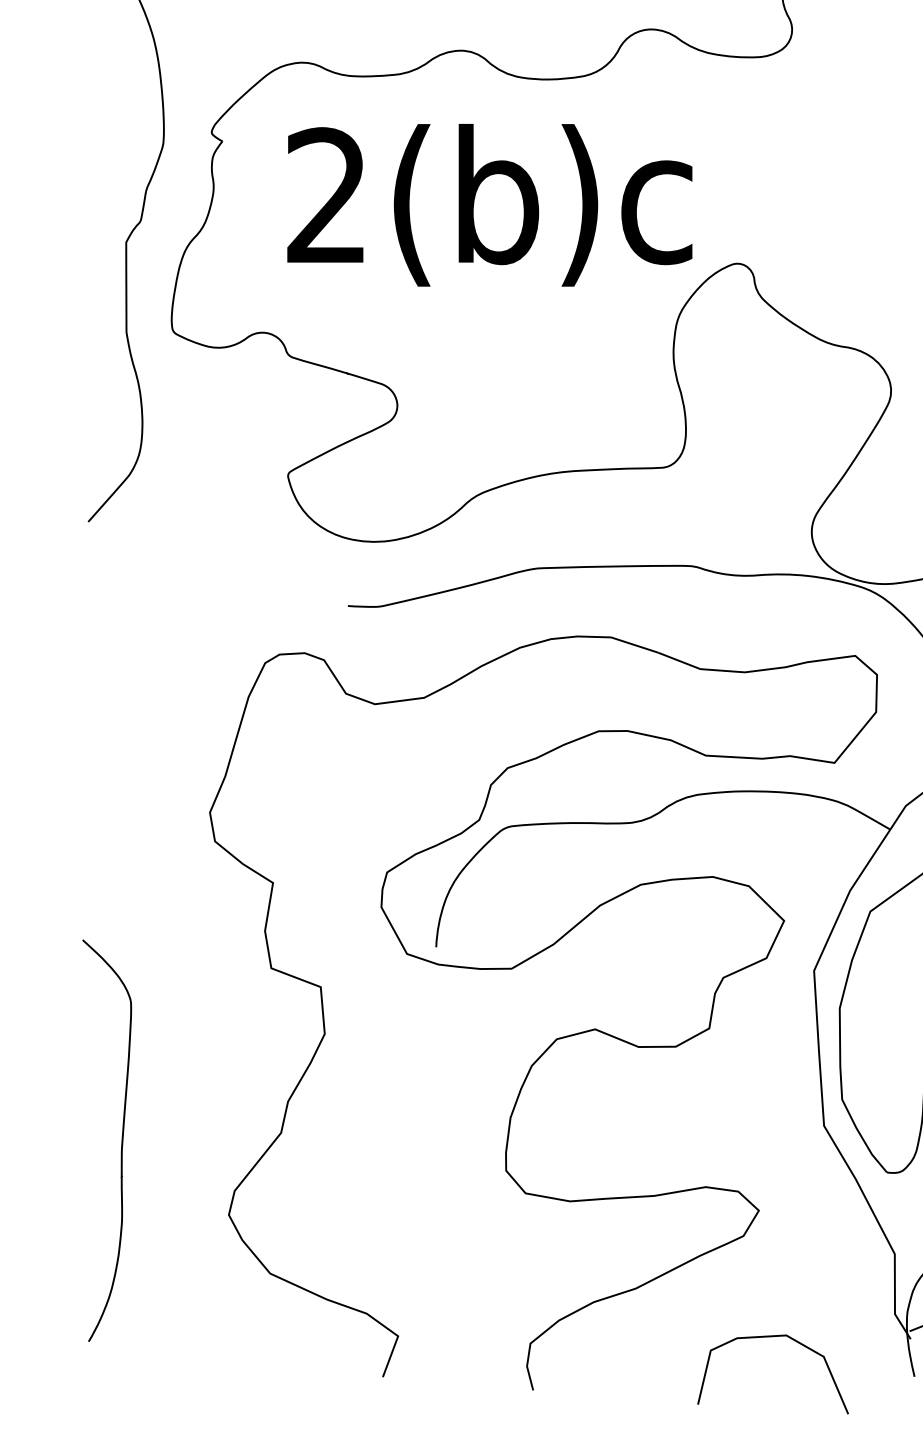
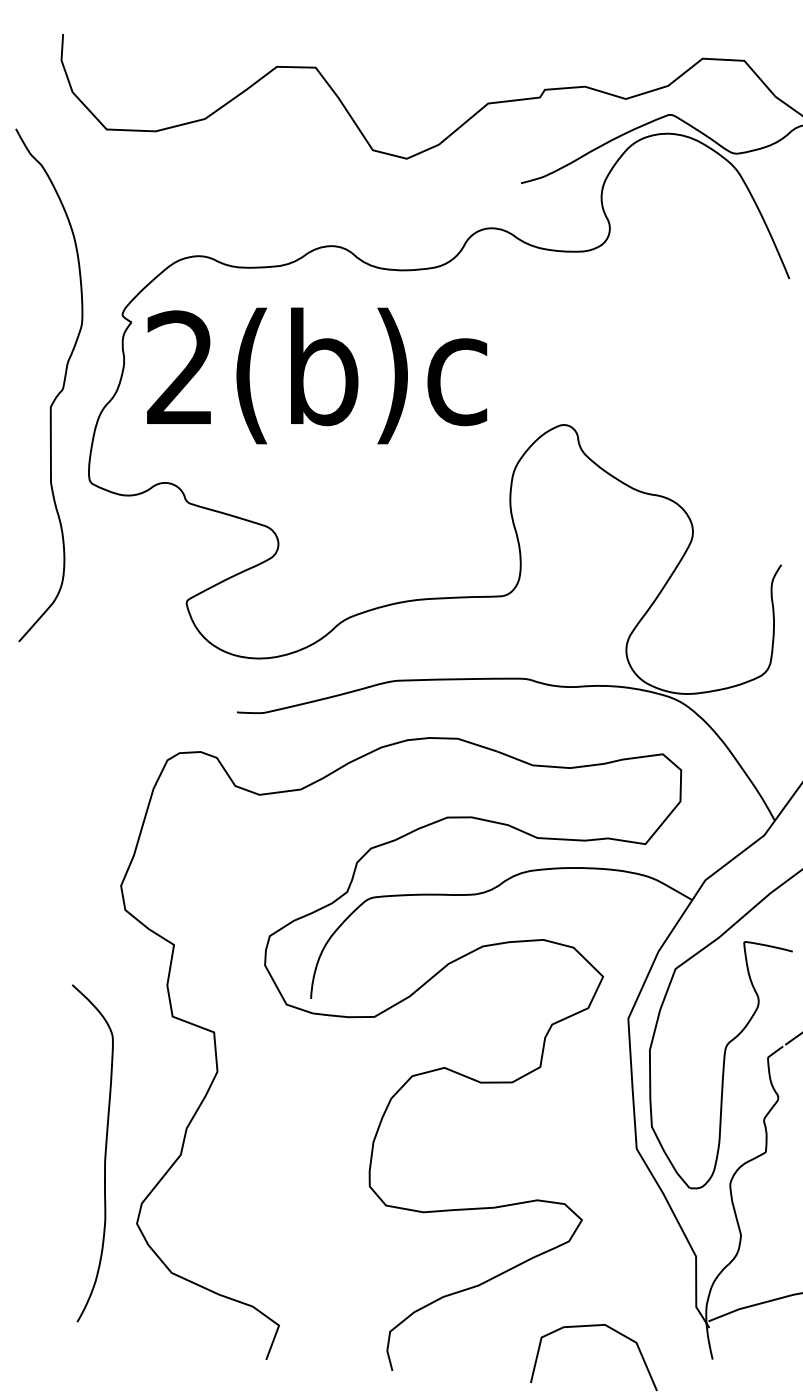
text: (490, 204) -> (317, 375), moved
curve: (121, 1140) -> (104, 1153), moved

